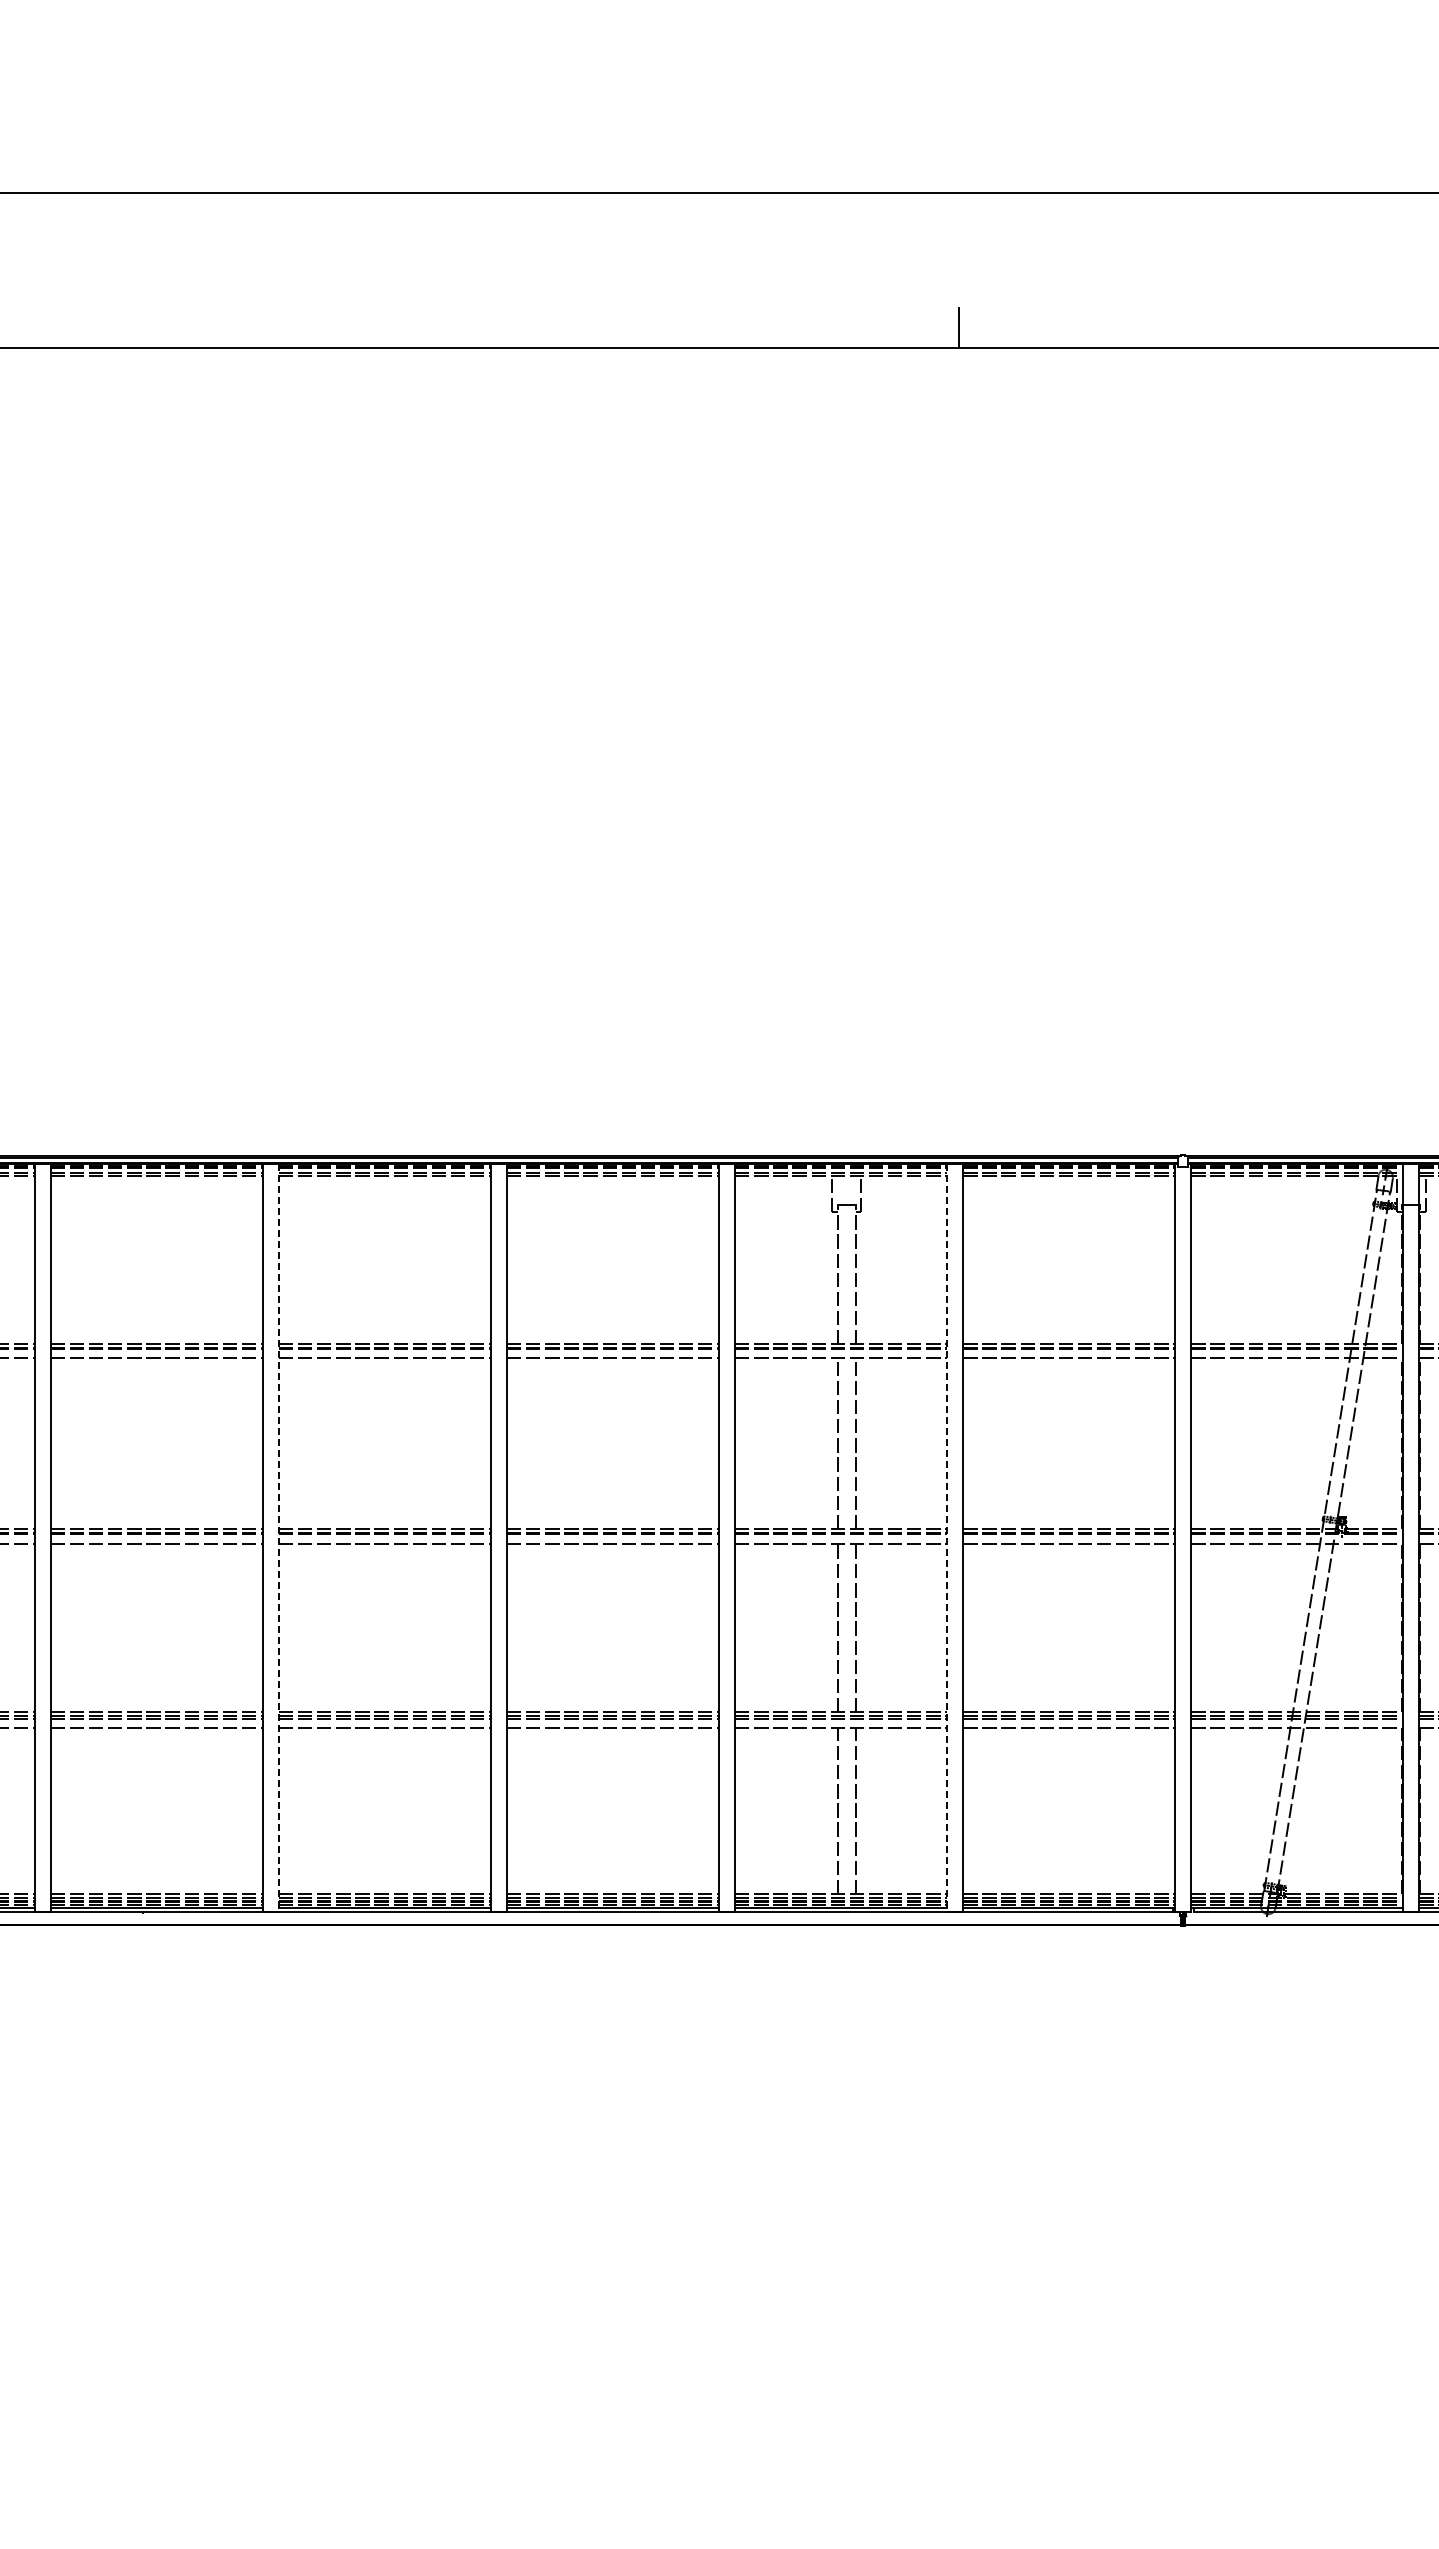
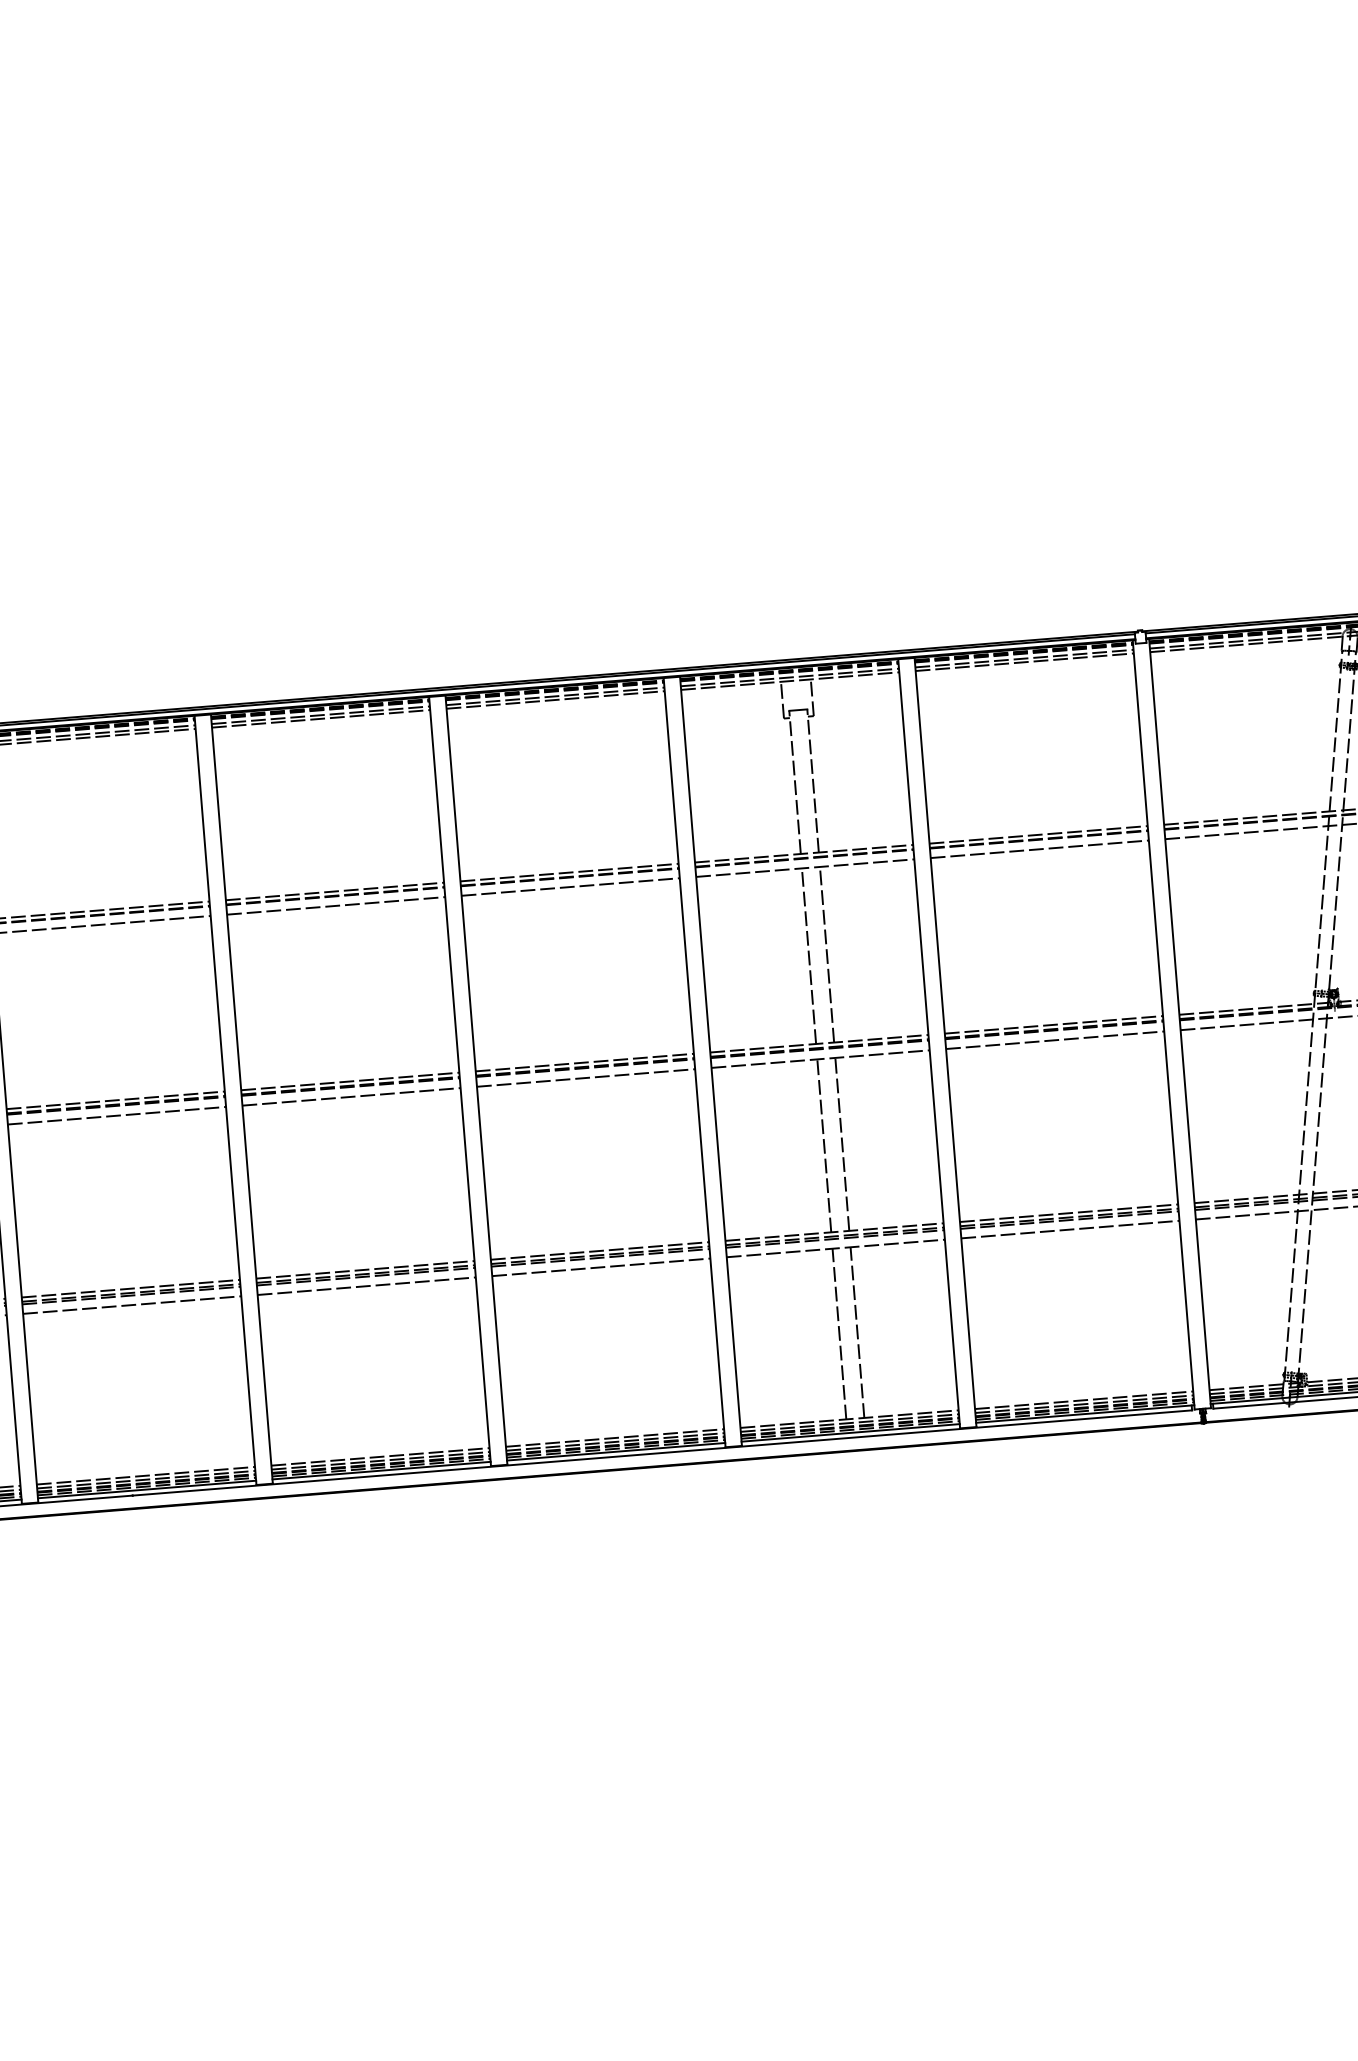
line: (278, 1538) -> (241, 1099), dashed -> solid
line: (947, 1538) -> (929, 1044), dashed -> solid

